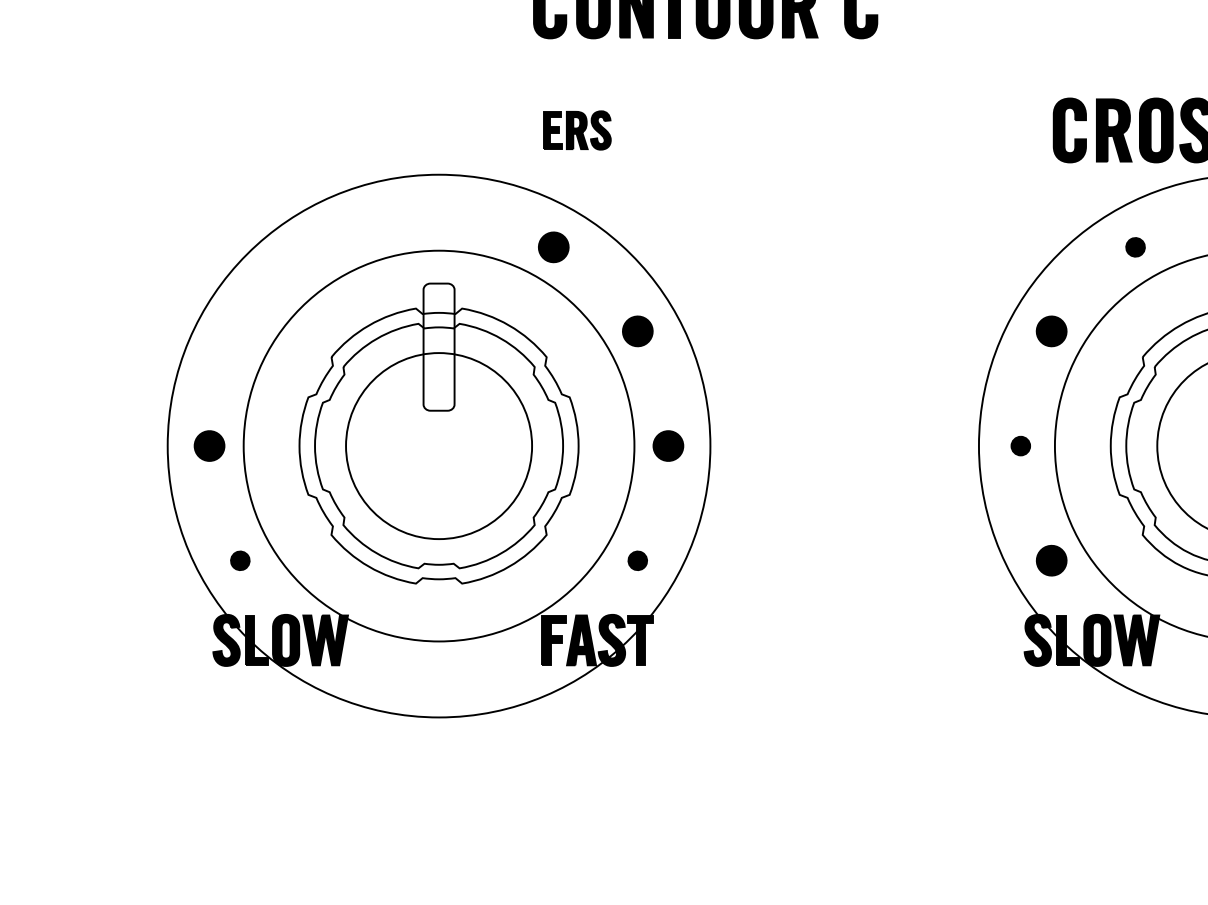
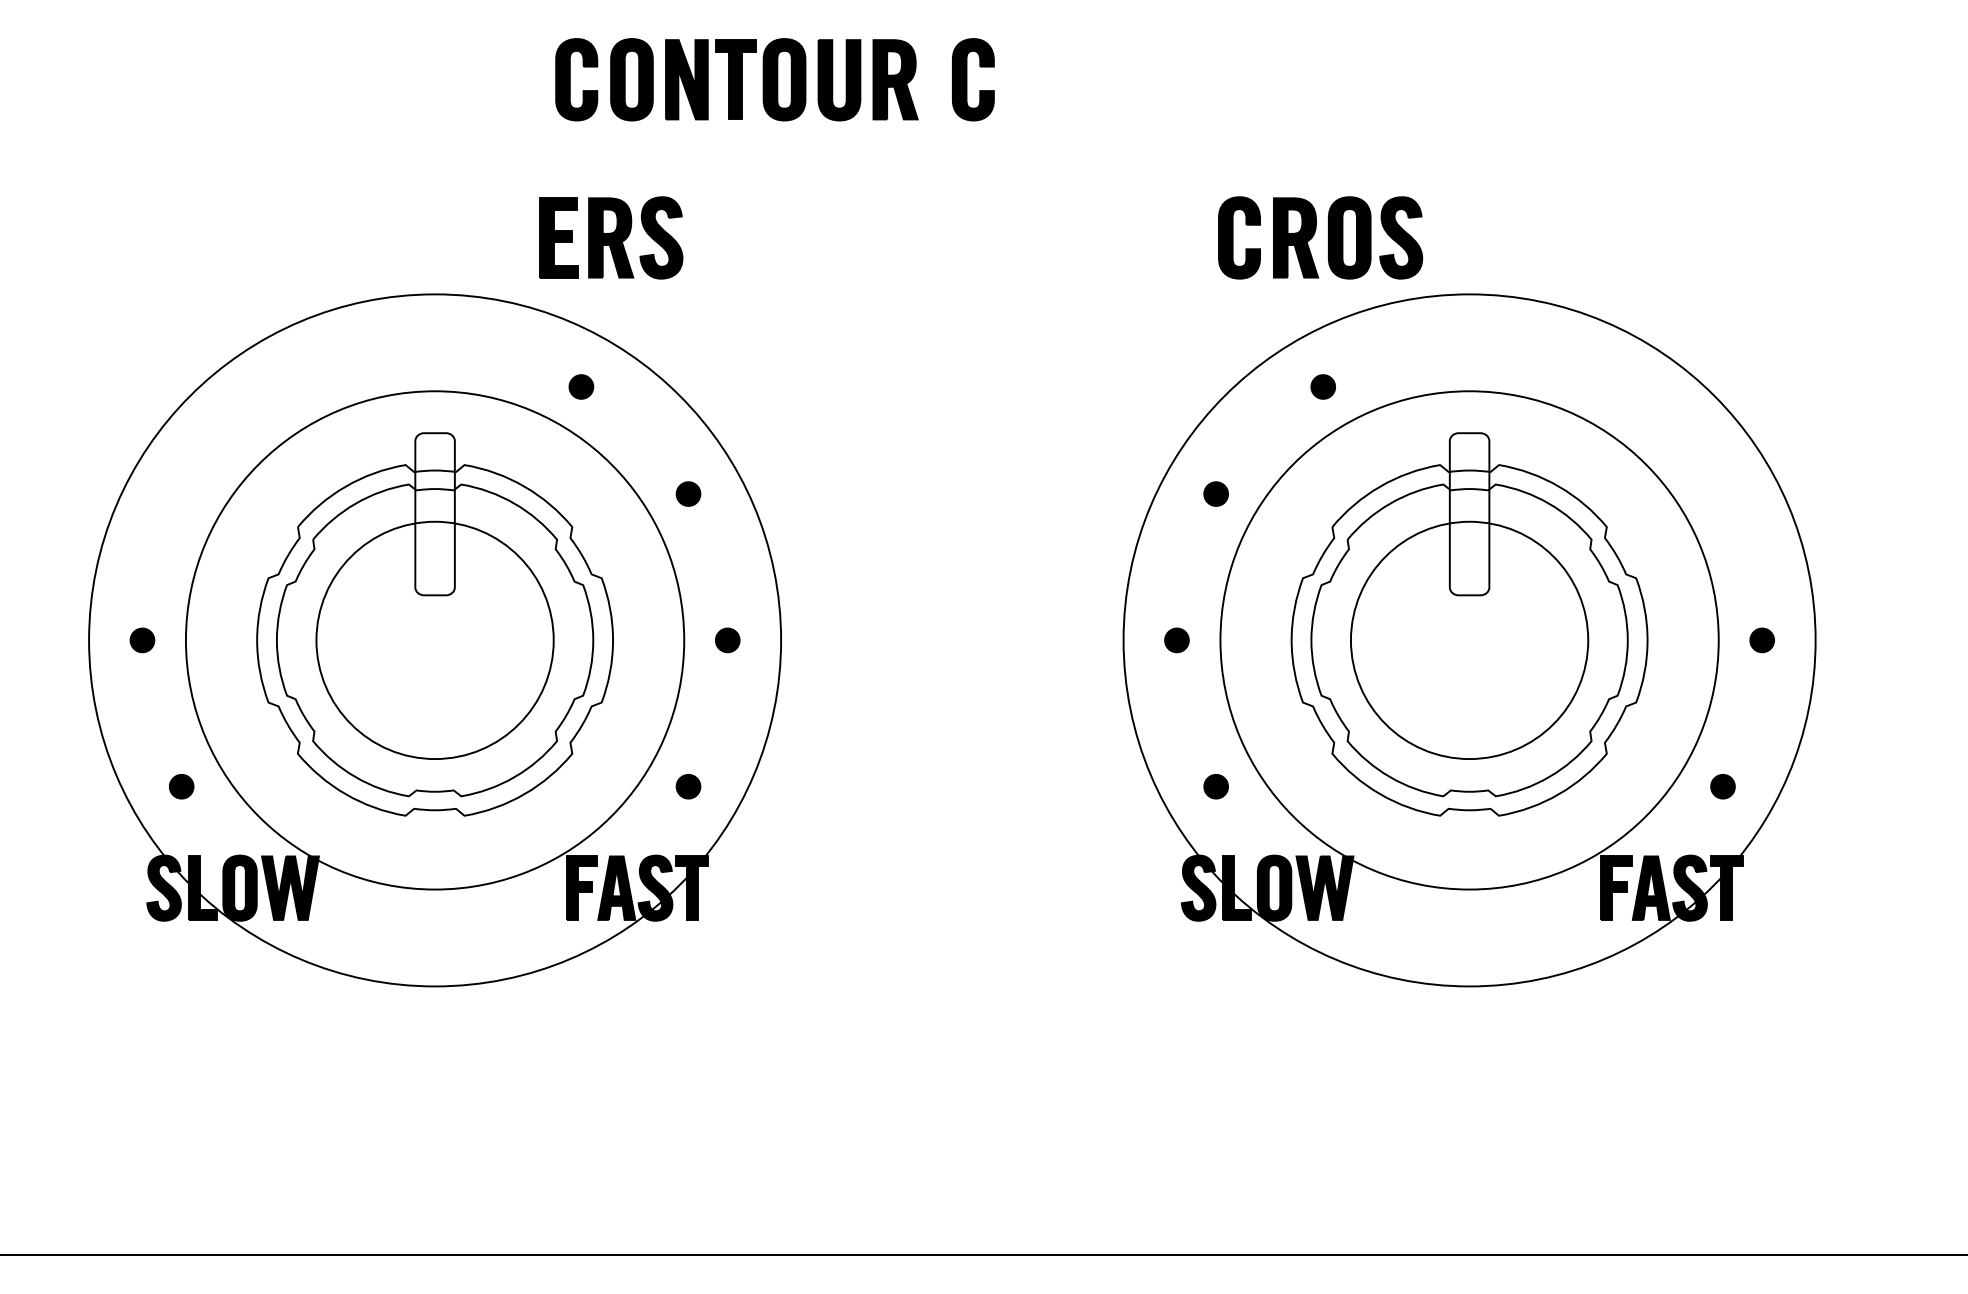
part: (577, 130) -> (611, 237), size x1.67
part: (553, 246) -> (581, 386), size x0.62
part: (637, 330) -> (688, 493), size x0.62
part: (1051, 330) -> (1215, 493), size x0.62
part: (209, 446) -> (142, 640), size x0.62
part: (668, 446) -> (727, 640), size x0.62
part: (1051, 560) -> (1215, 786), size x0.62

